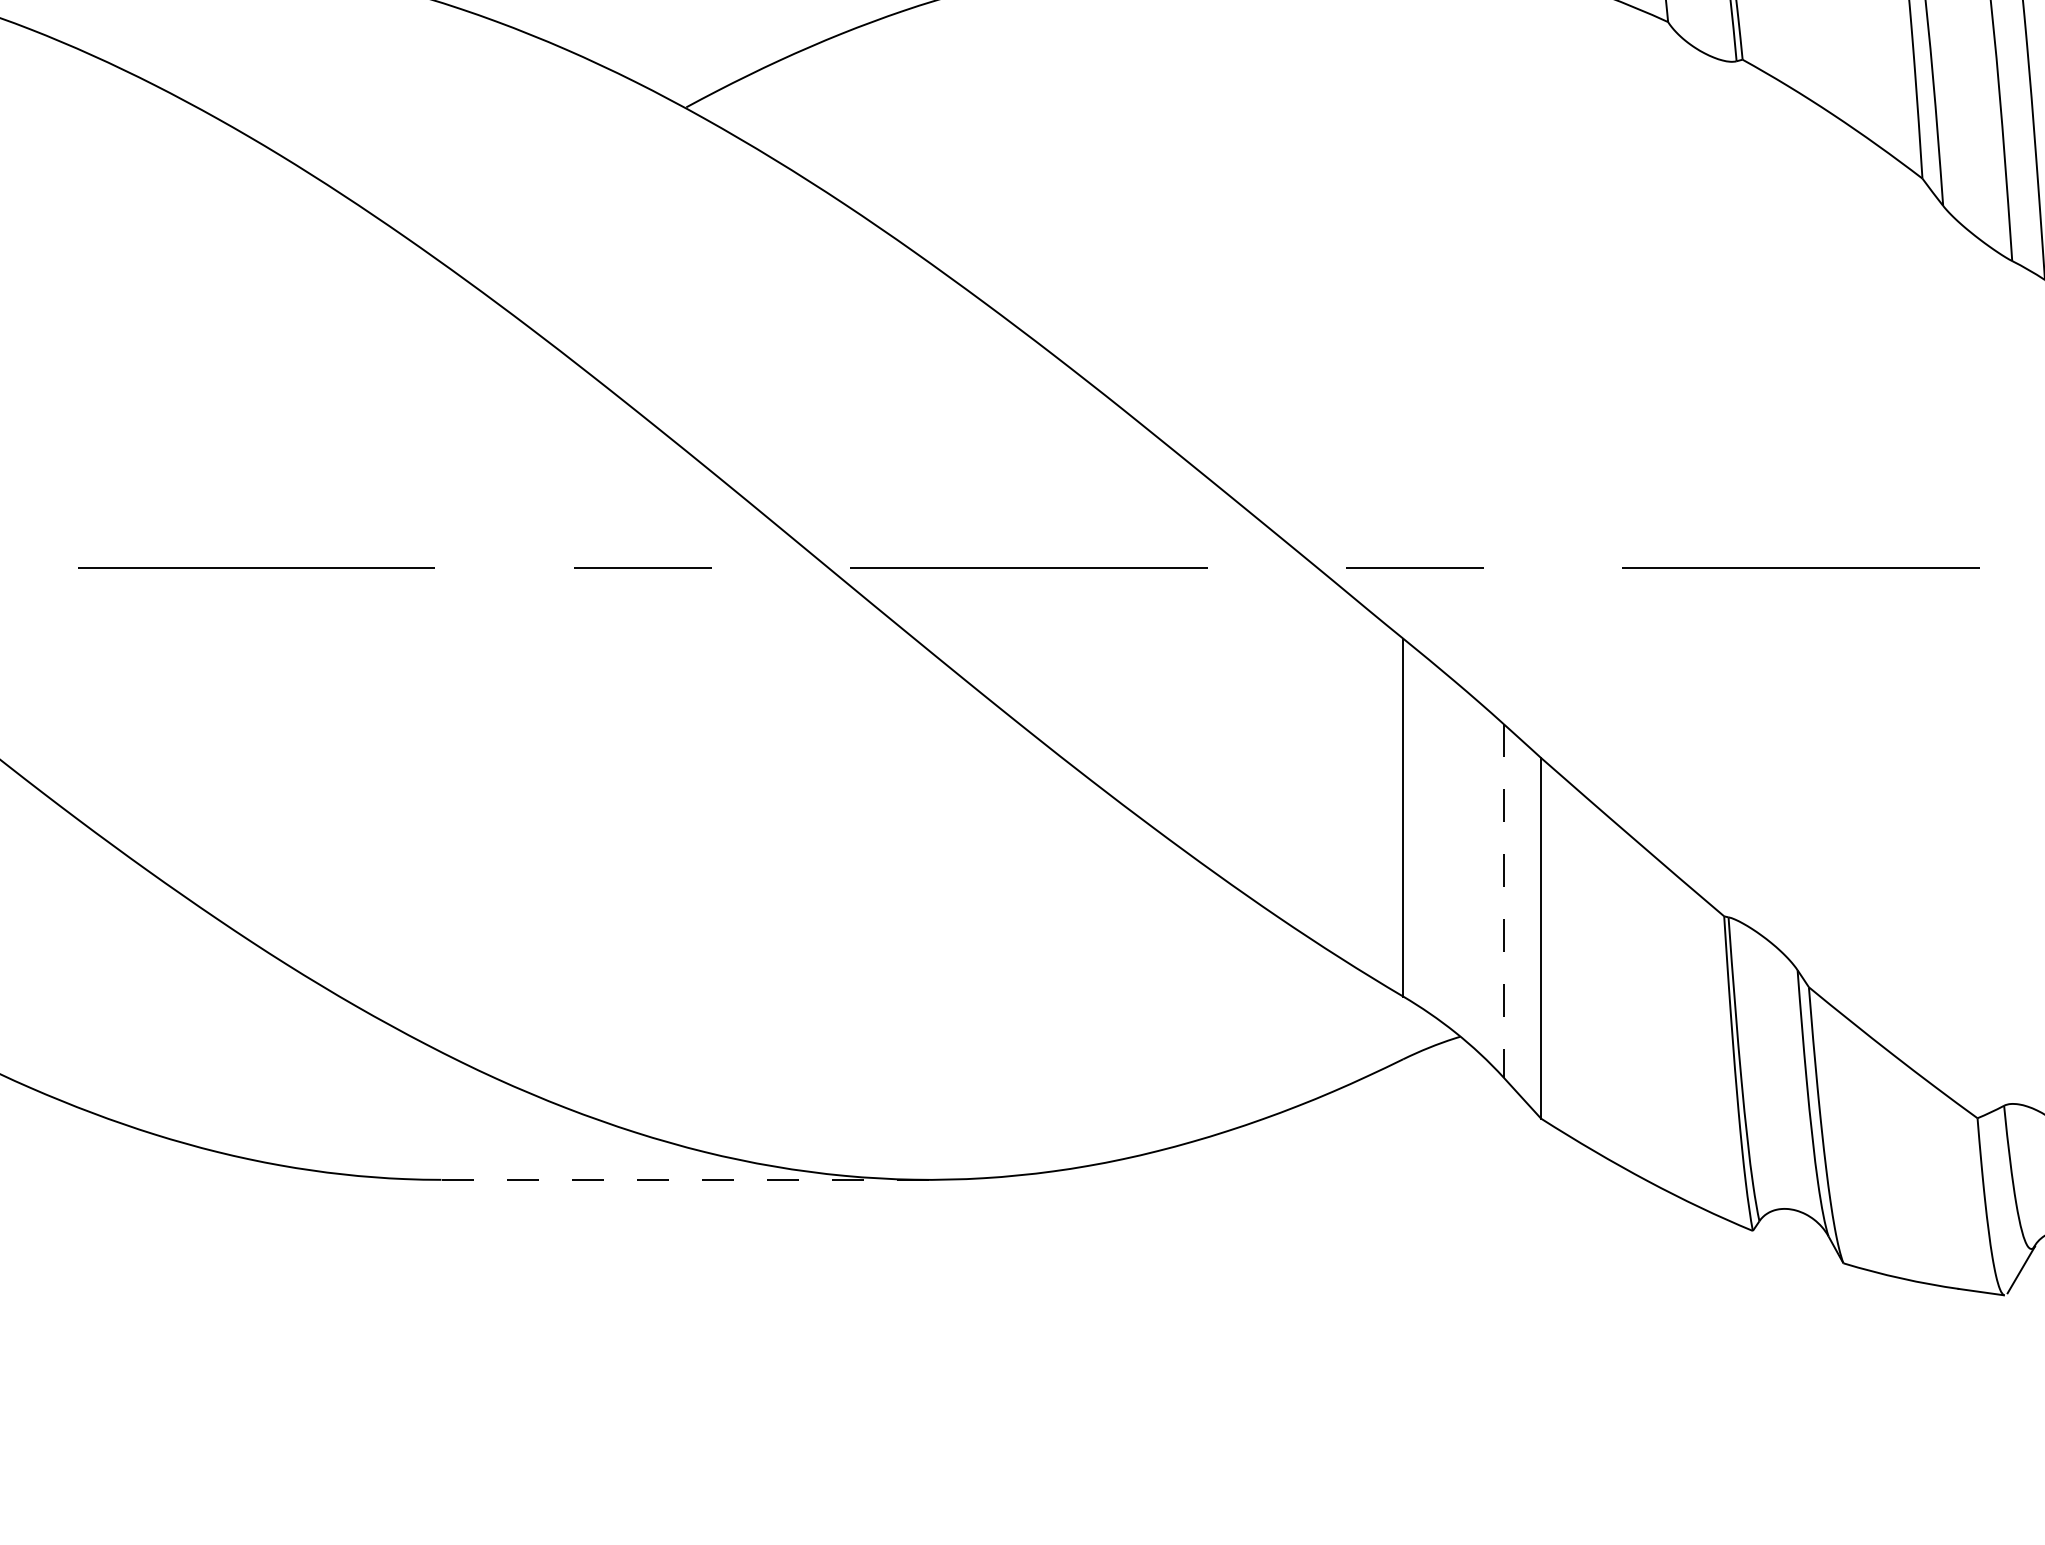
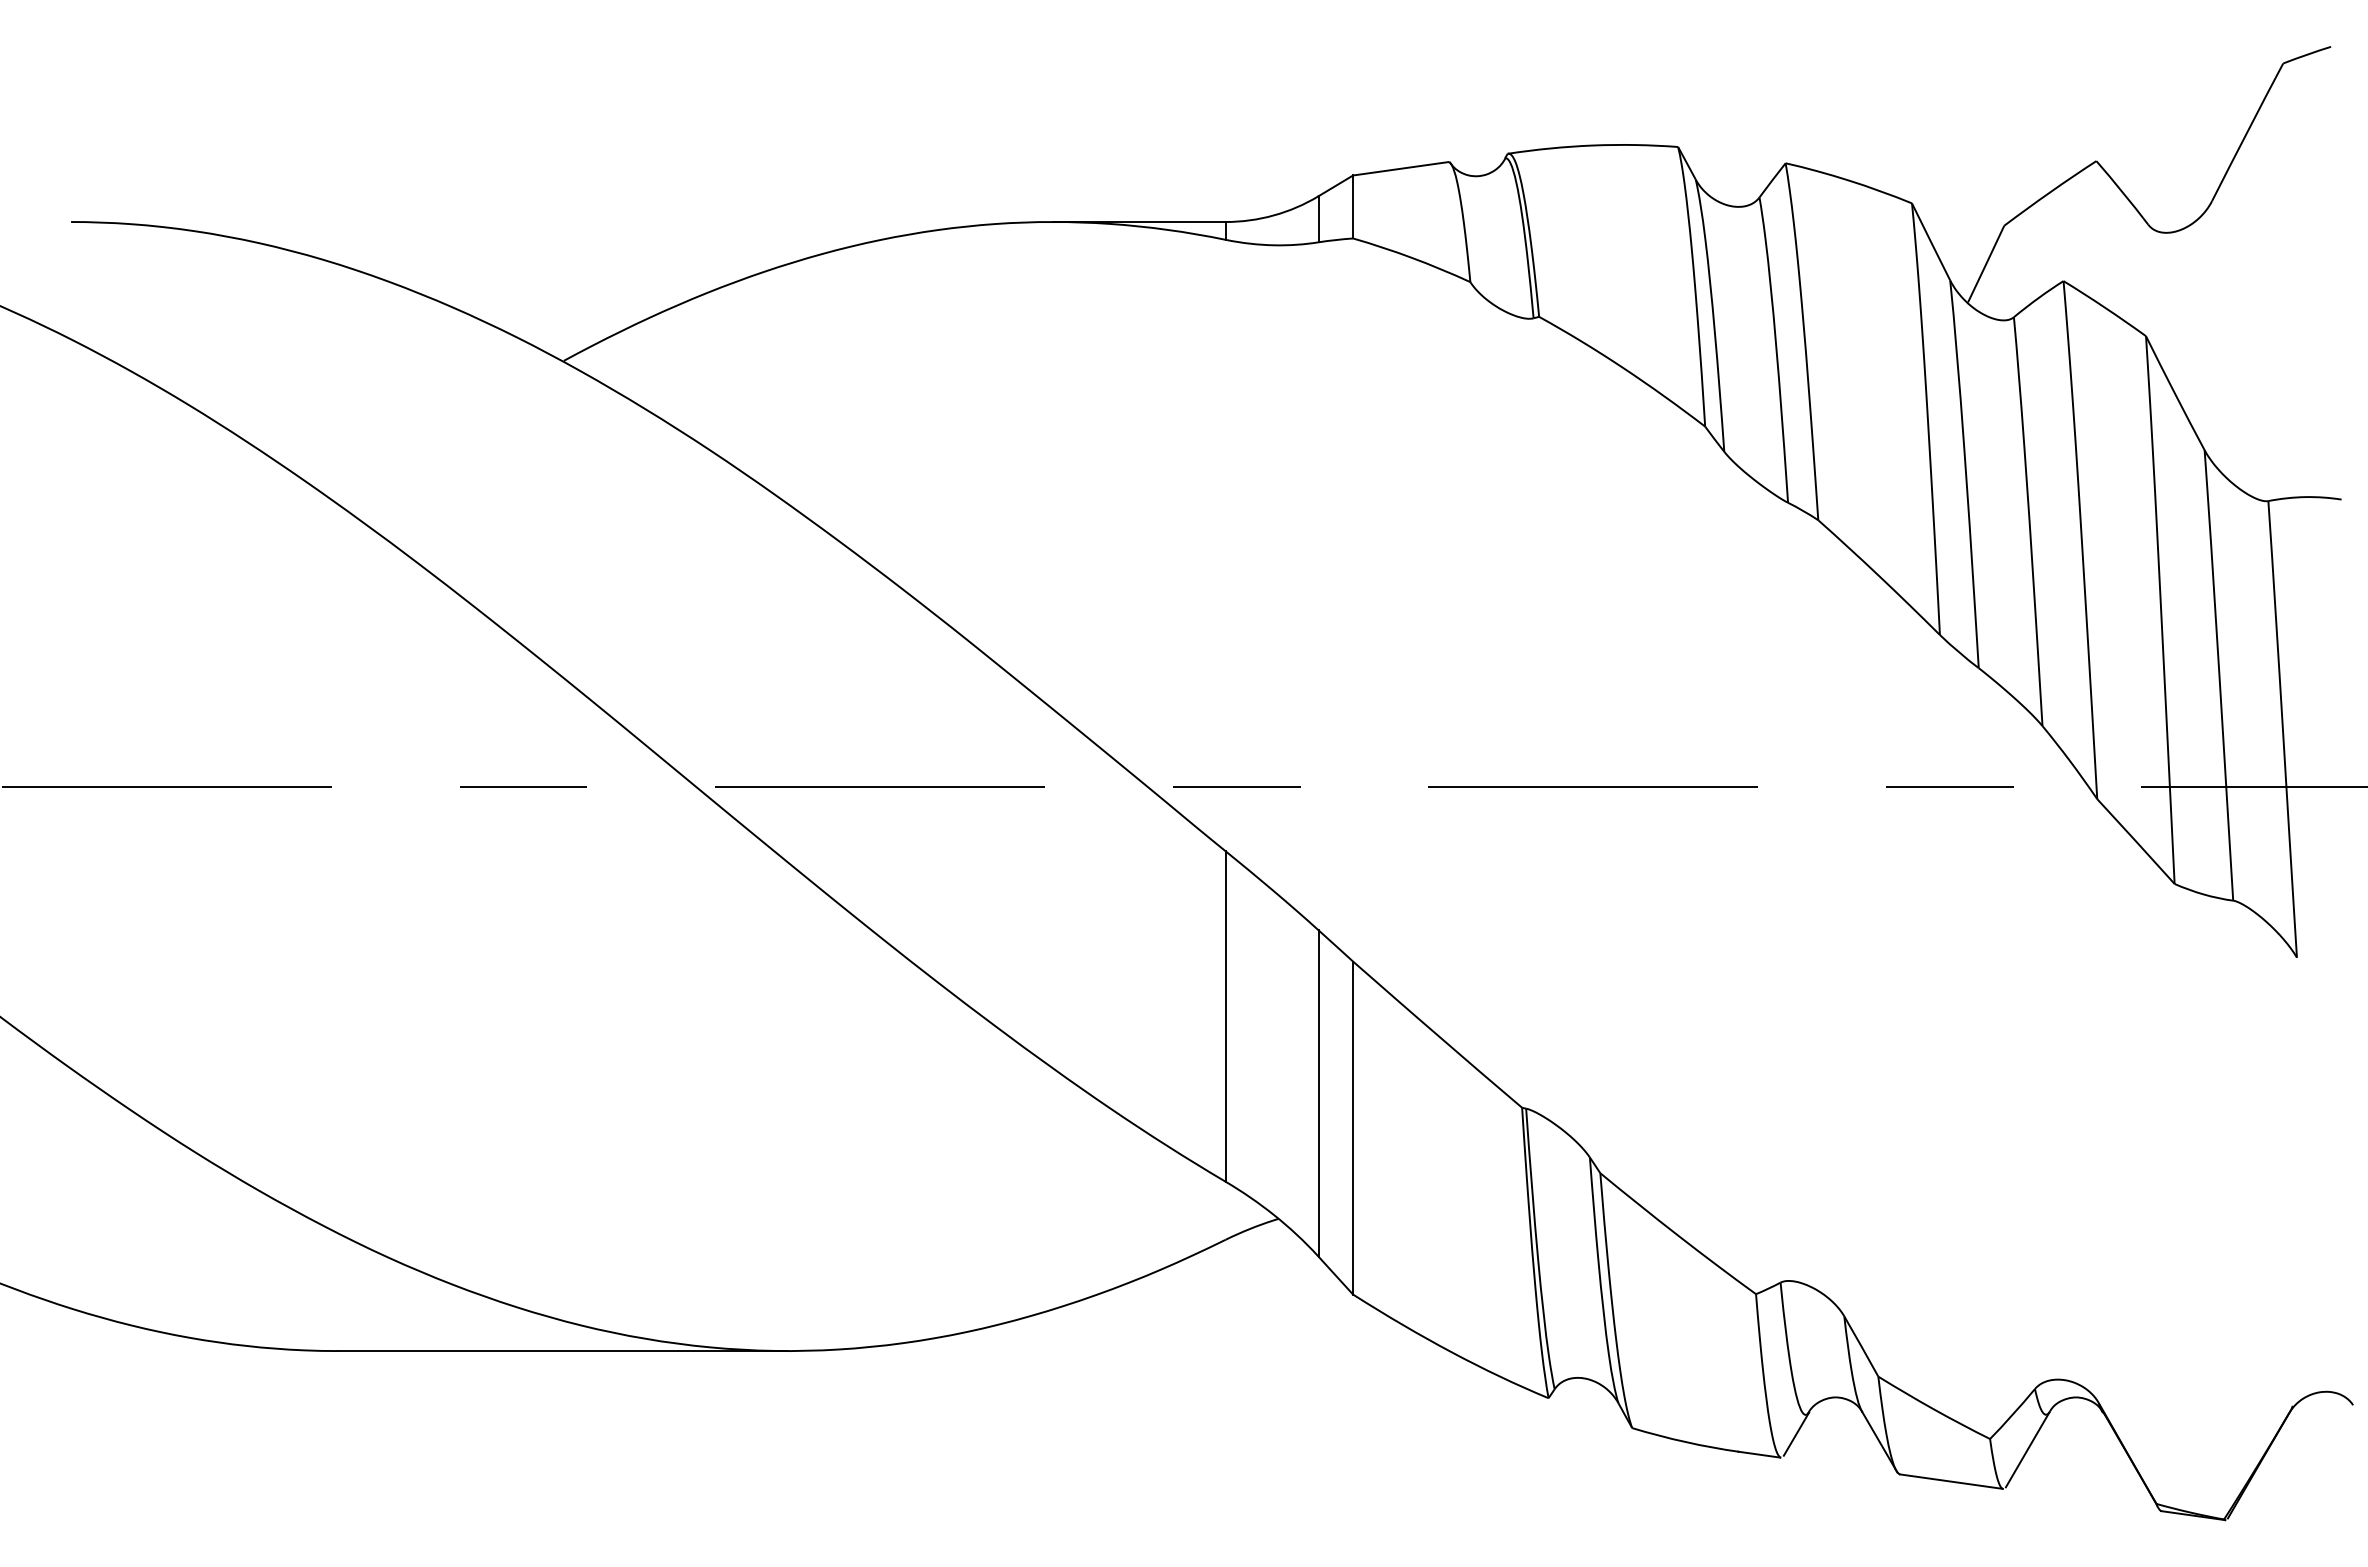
line: (1503, 900) -> (1318, 1093), dashed -> solid
line: (685, 1180) -> (563, 1351), dashed -> solid

